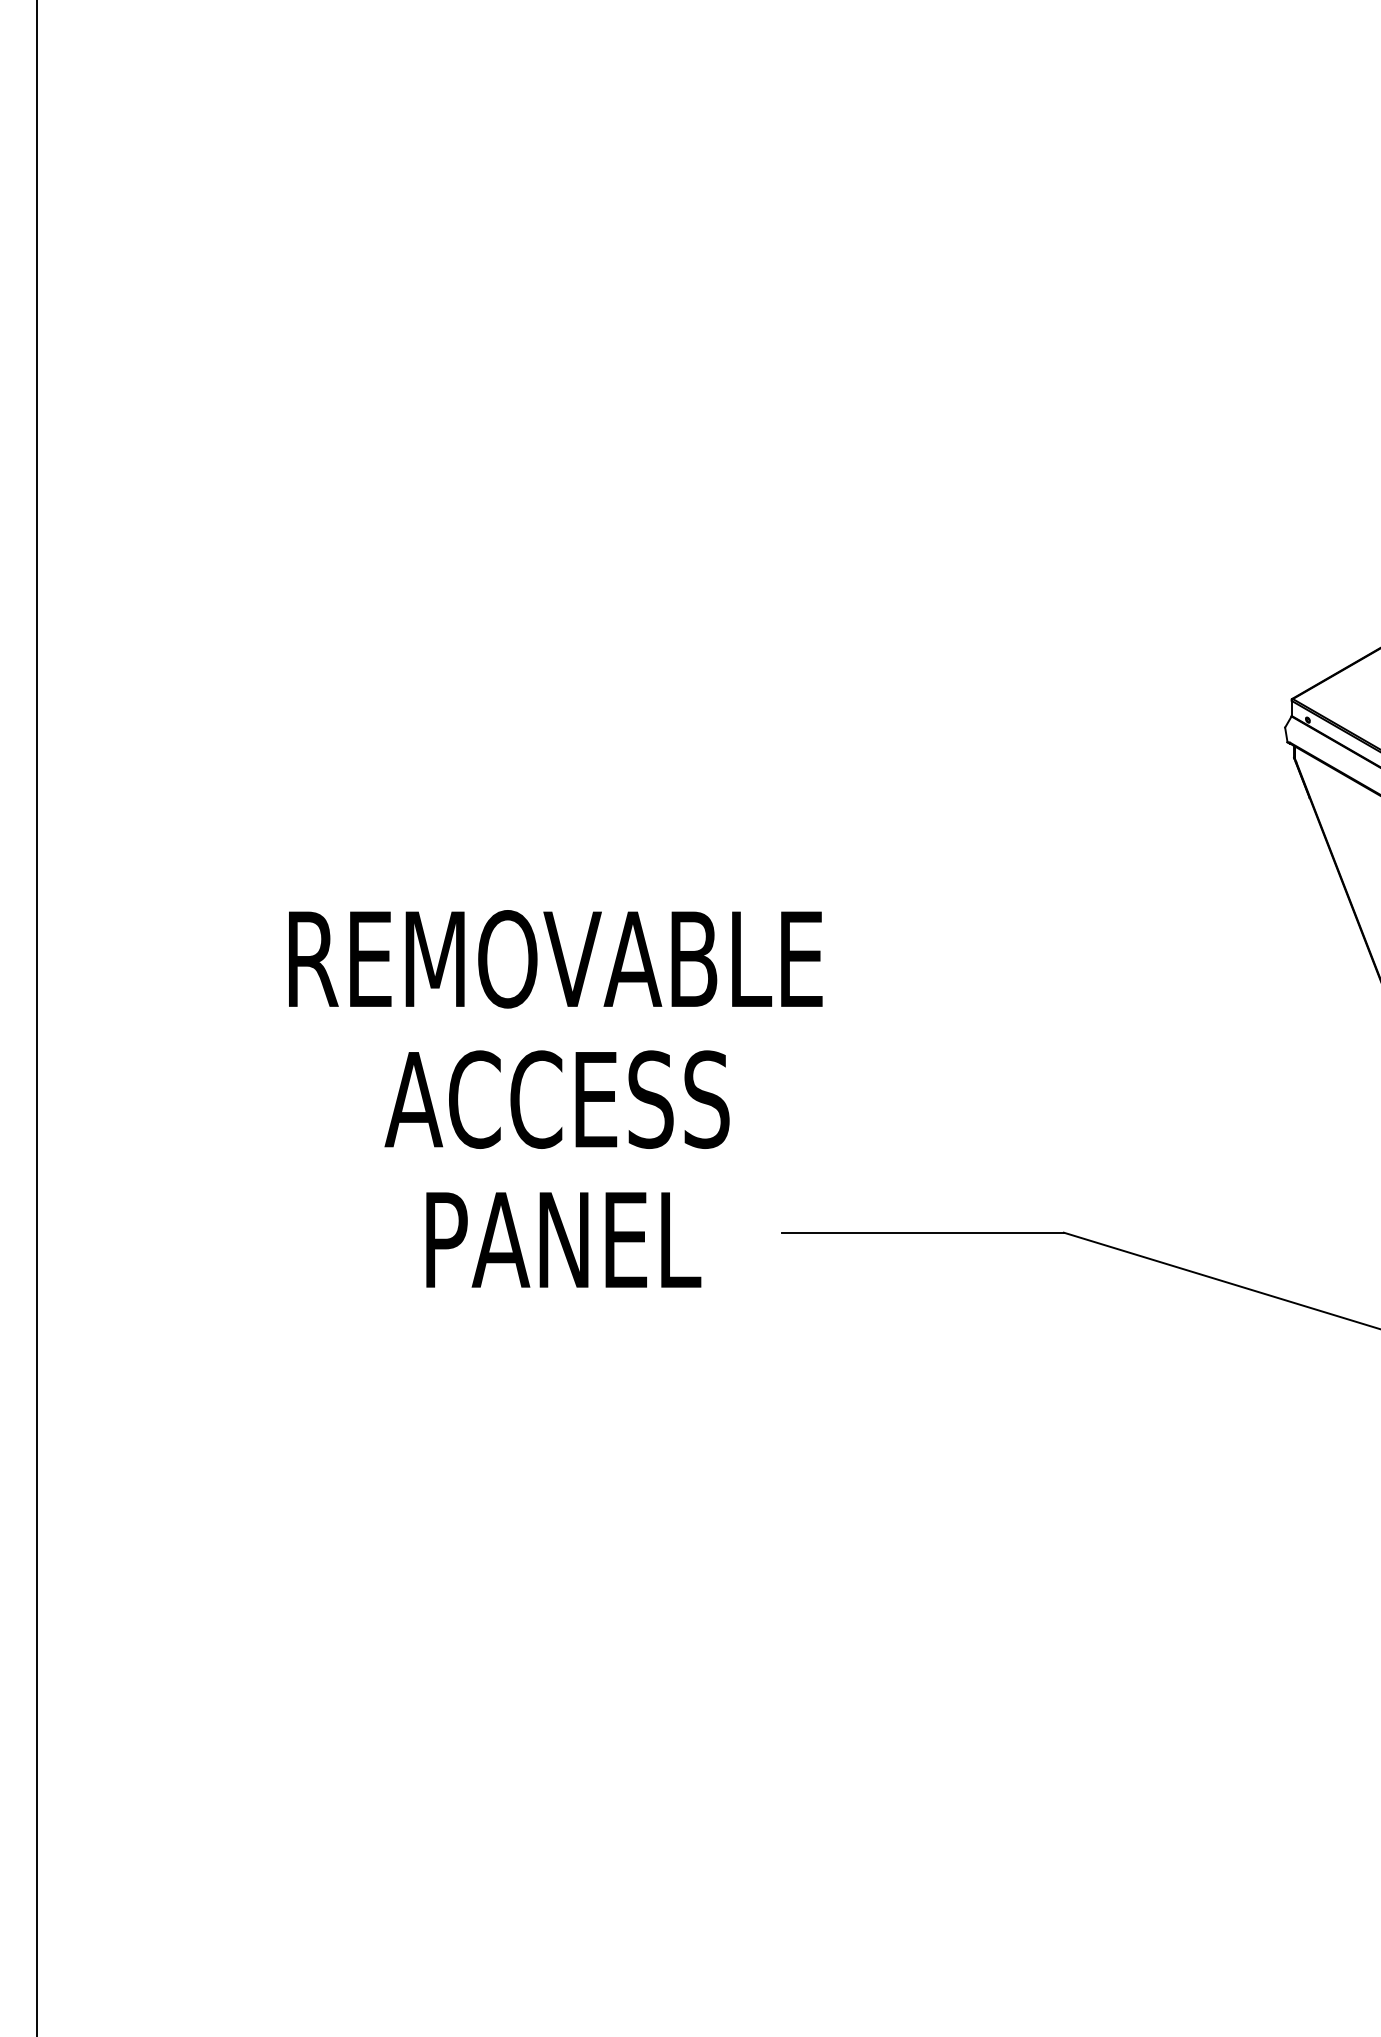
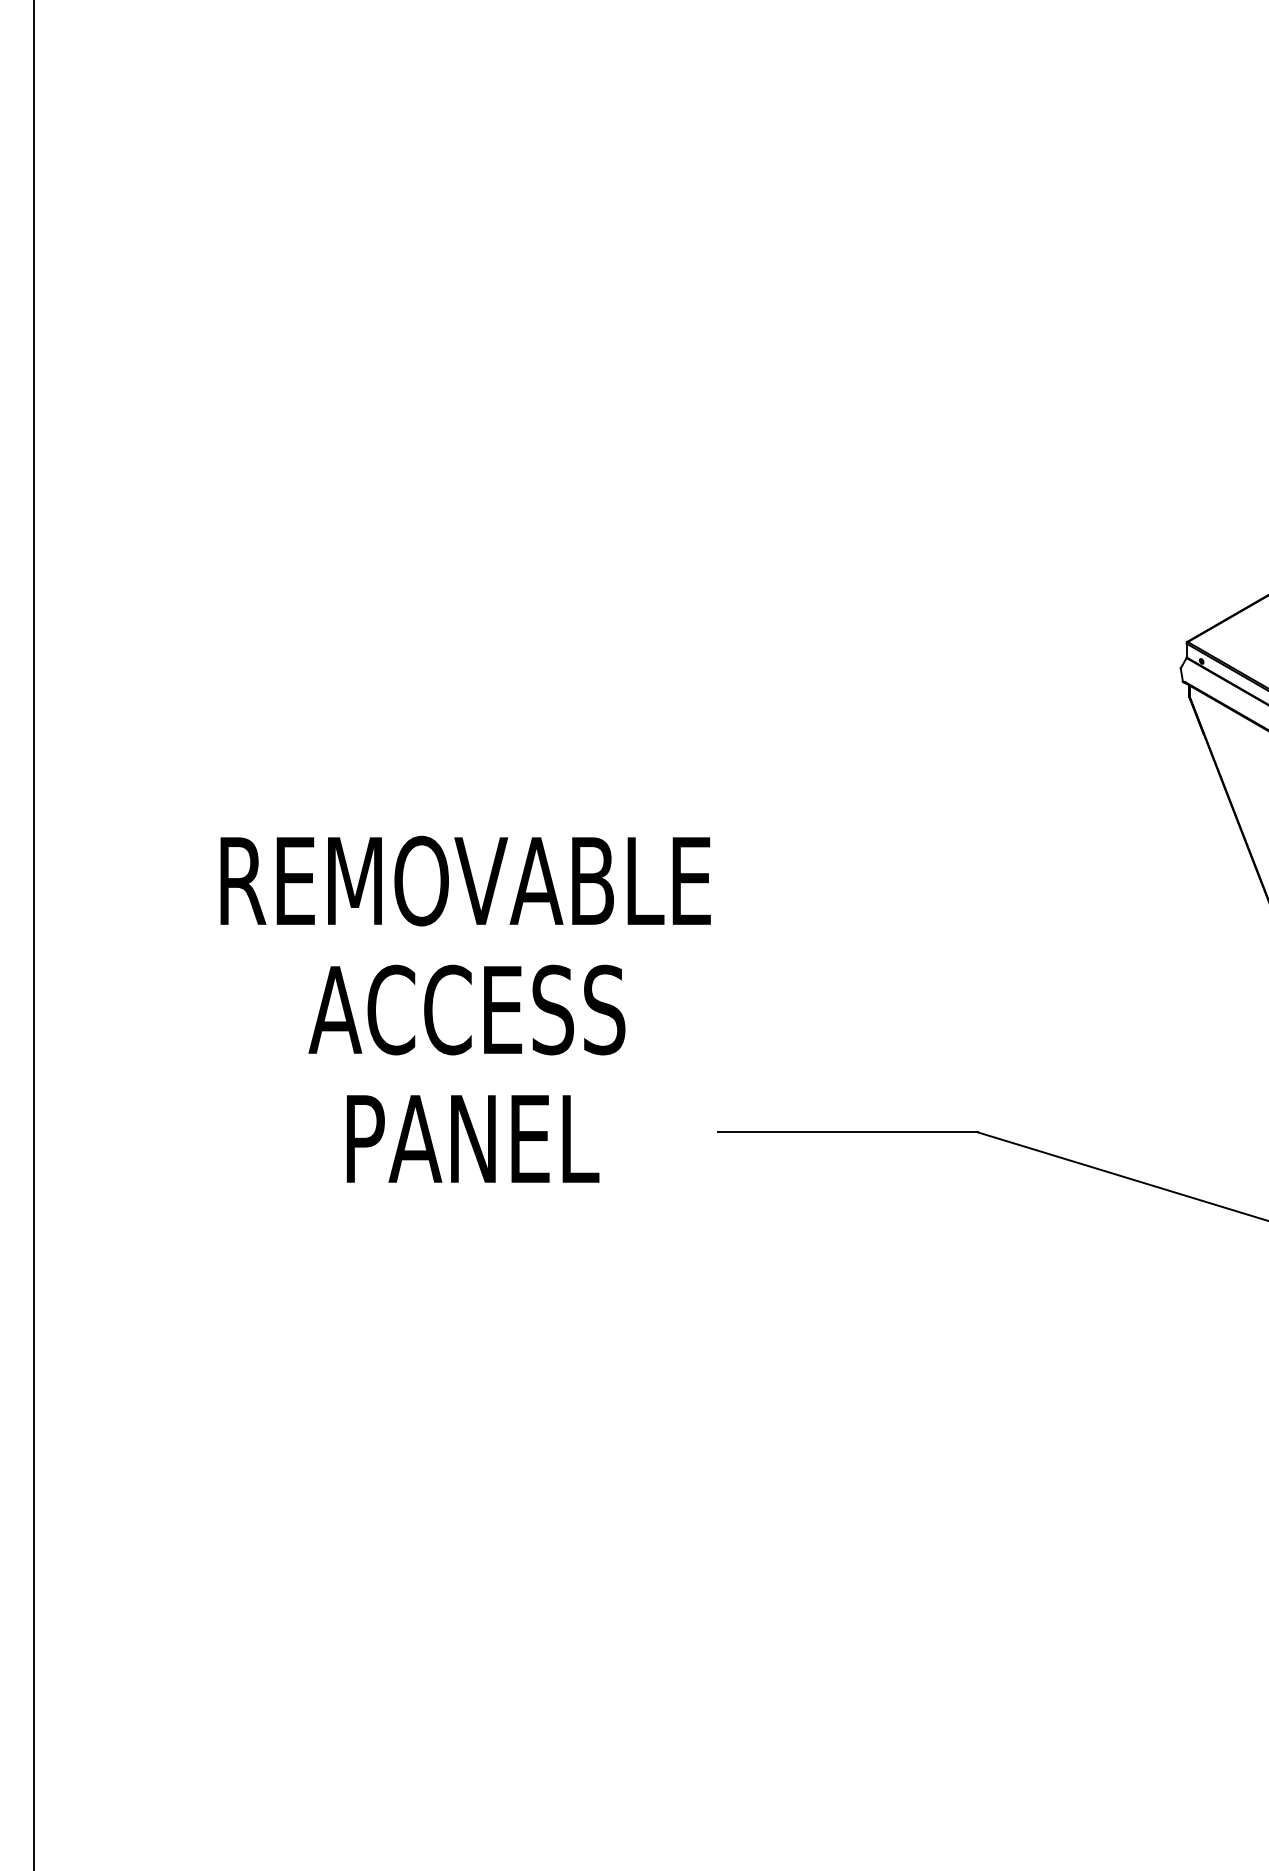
text: (555, 1097) -> (465, 1008), moved

